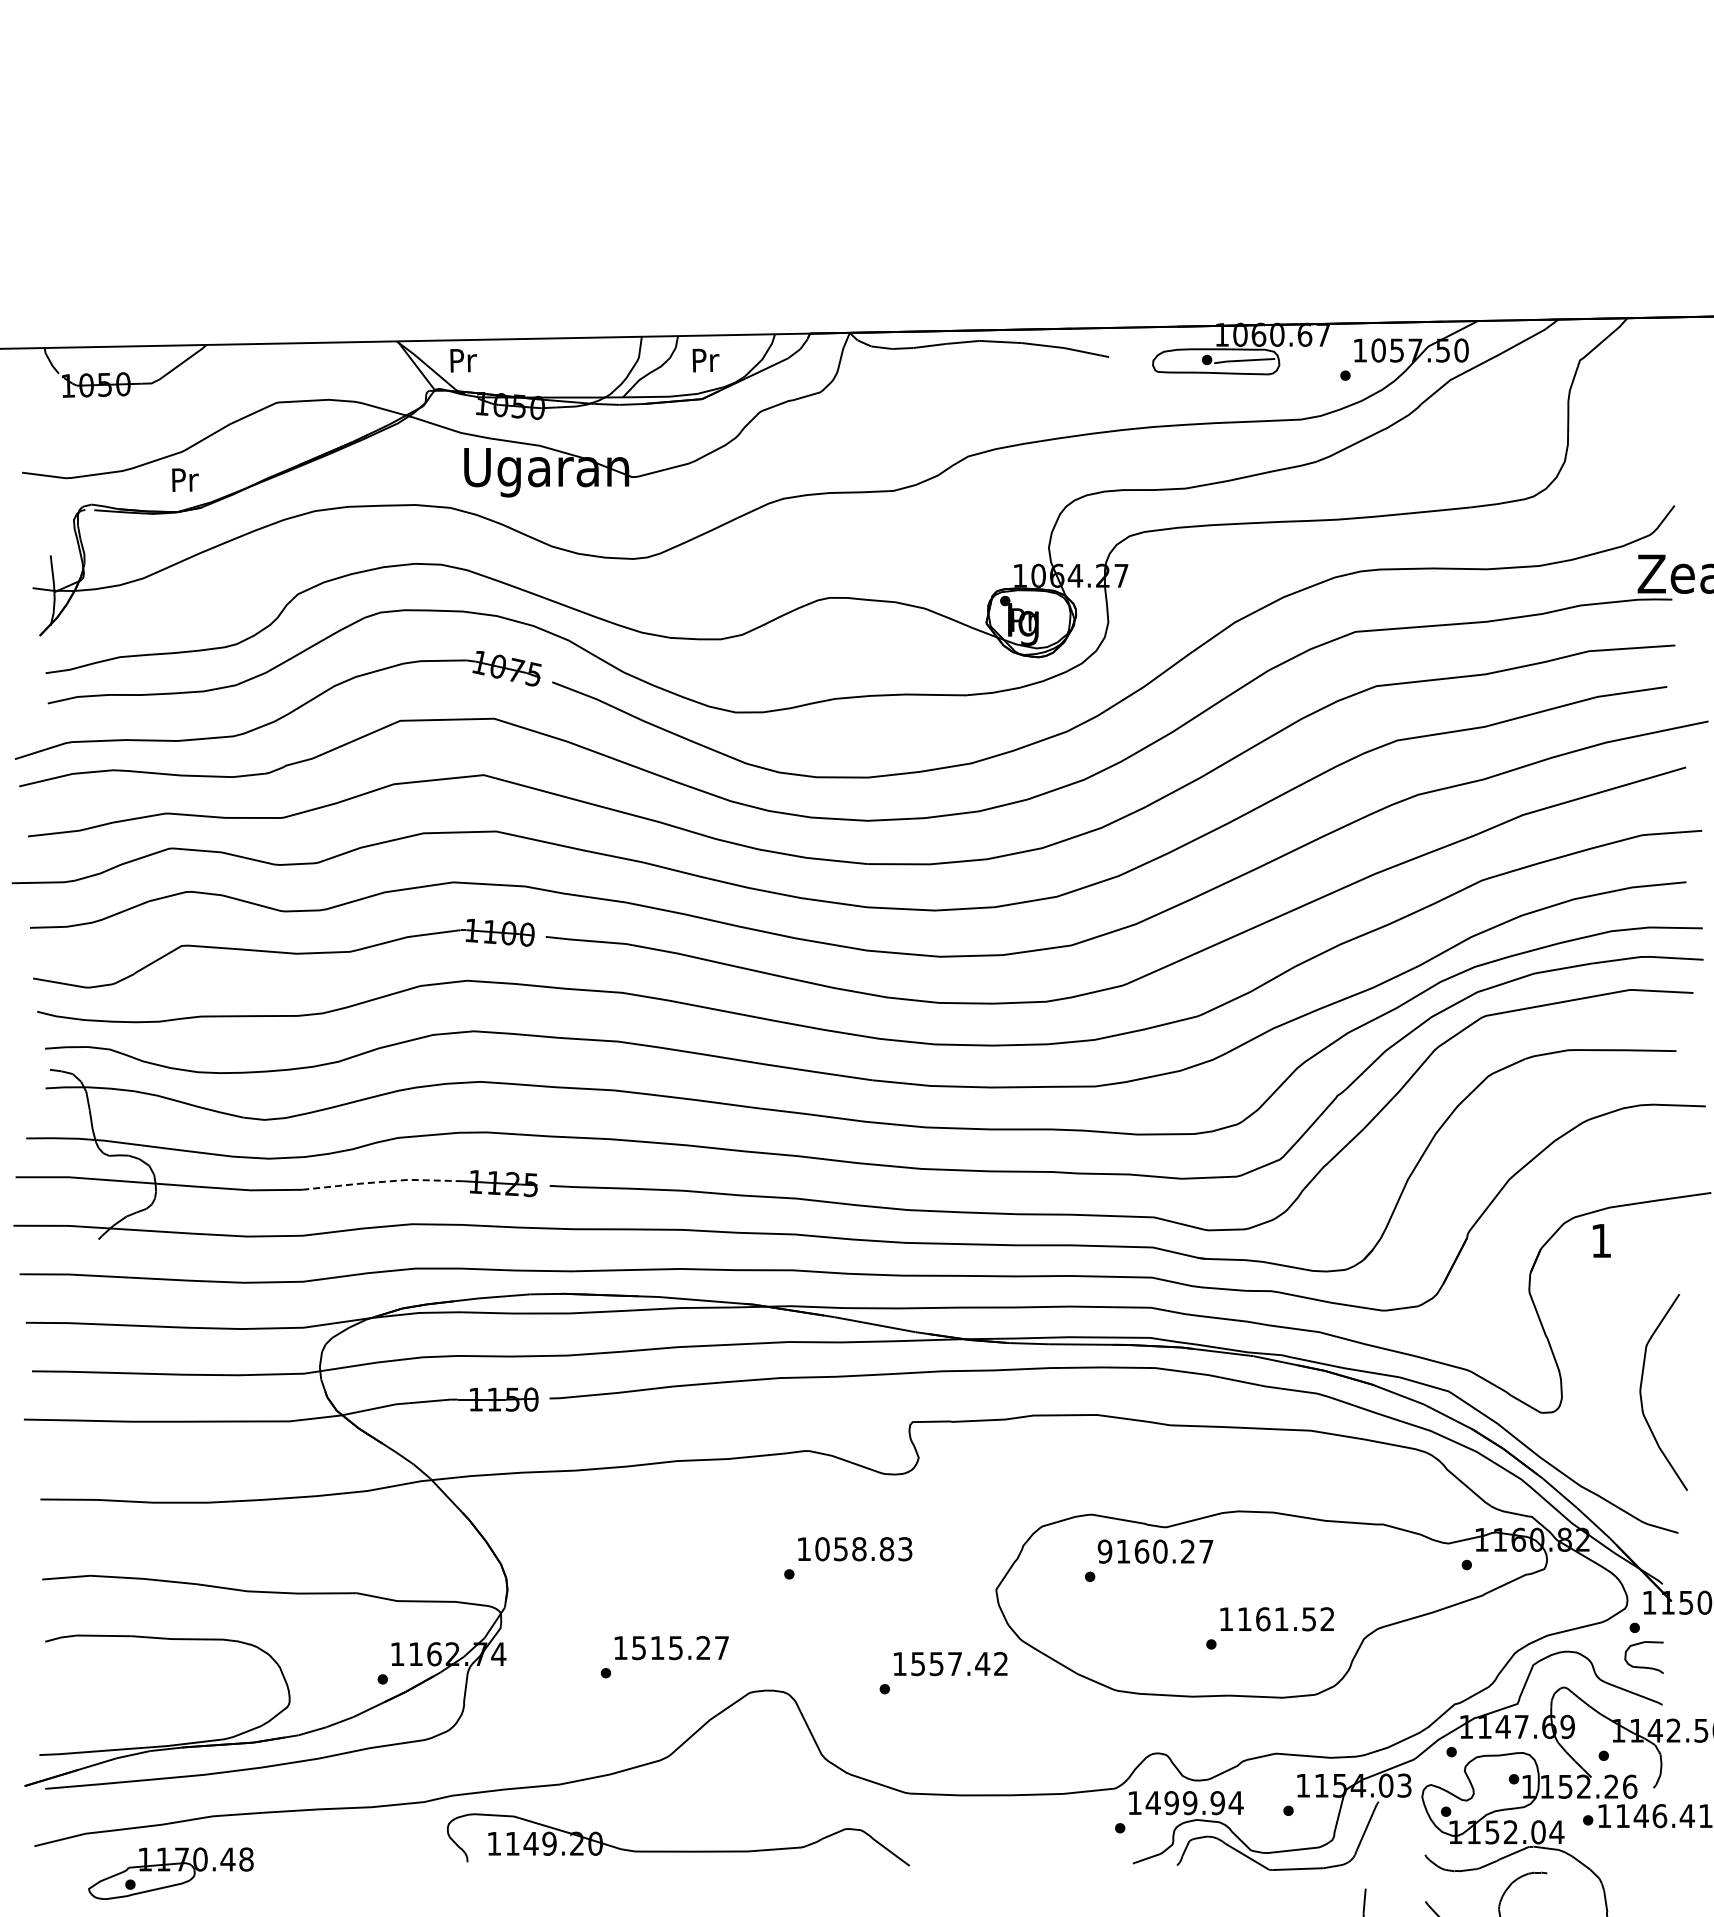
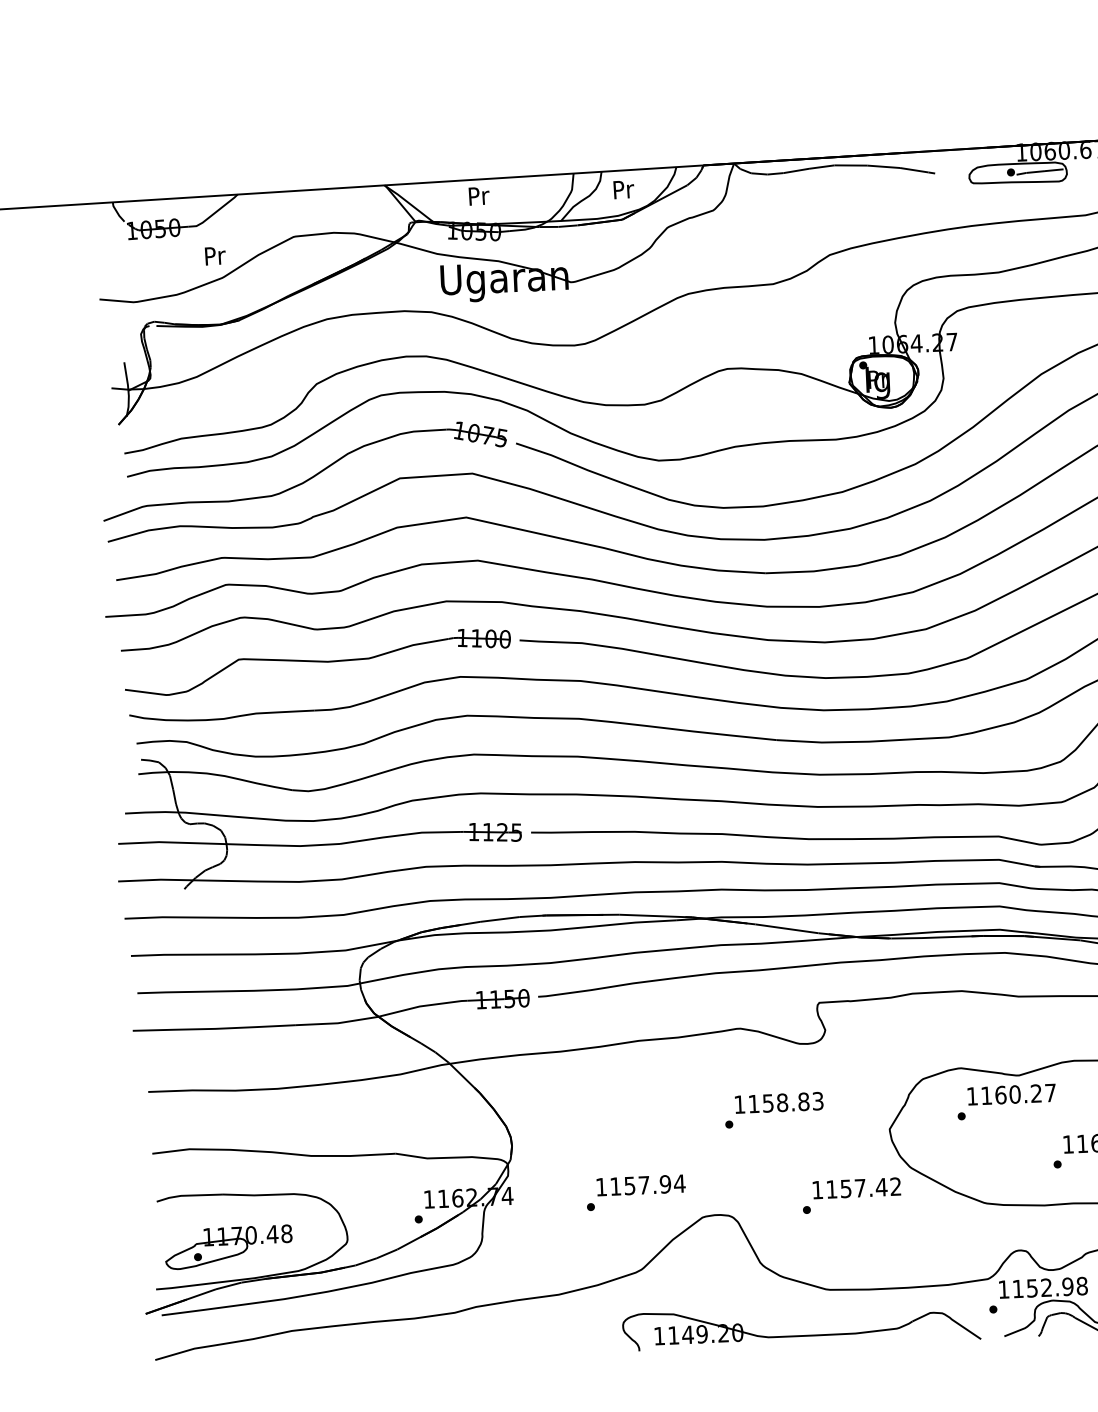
text: (463, 360) -> (479, 196), moved
text: (185, 479) -> (215, 255), moved
line: (379, 1182) -> (399, 835), dashed -> solid
text: (822, 1549) -> (754, 1104), 1058.83 -> 1158.83
text: (1104, 1551) -> (971, 1096), 9160.27 -> 1160.27
text: (680, 1648) -> (647, 1185), 1515.27 -> 1157.94
text: (917, 1664) -> (831, 1189), 1557.42 -> 1157.42
text: (1194, 1803) -> (1049, 1287), 1499.94 -> 1152.98
part: (678, 1850) -> (802, 1335), moved
part: (170, 1873) -> (228, 1247), moved

